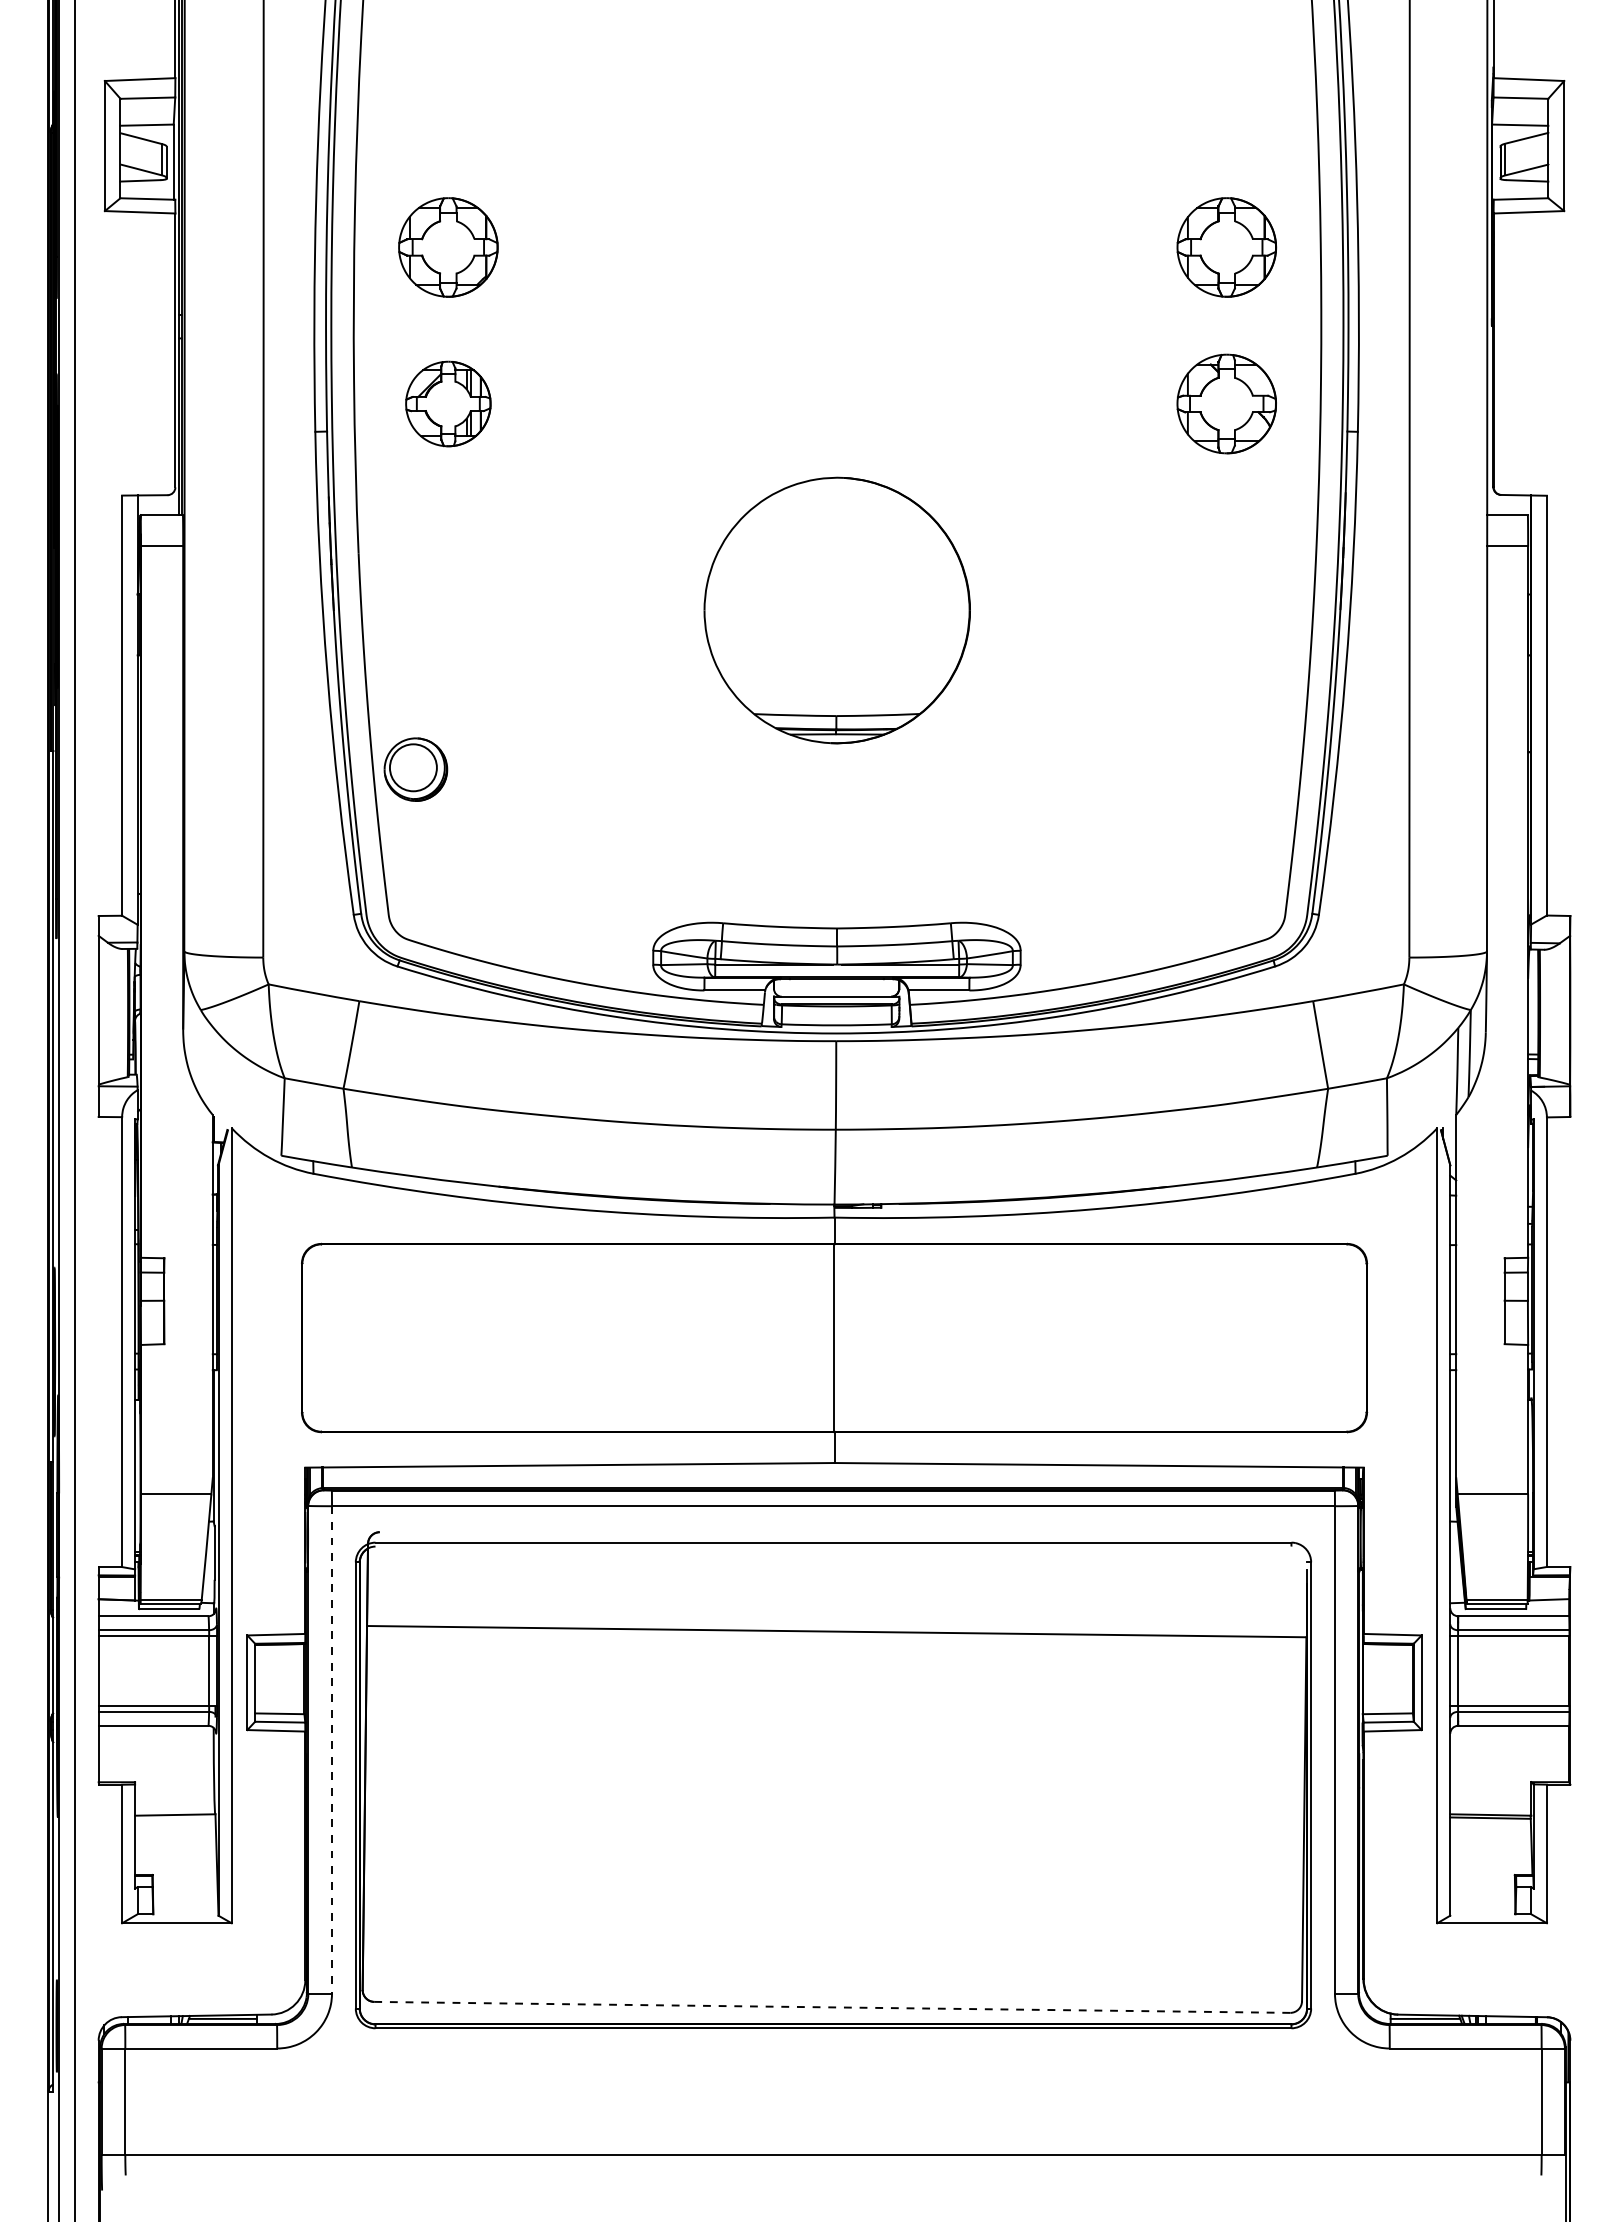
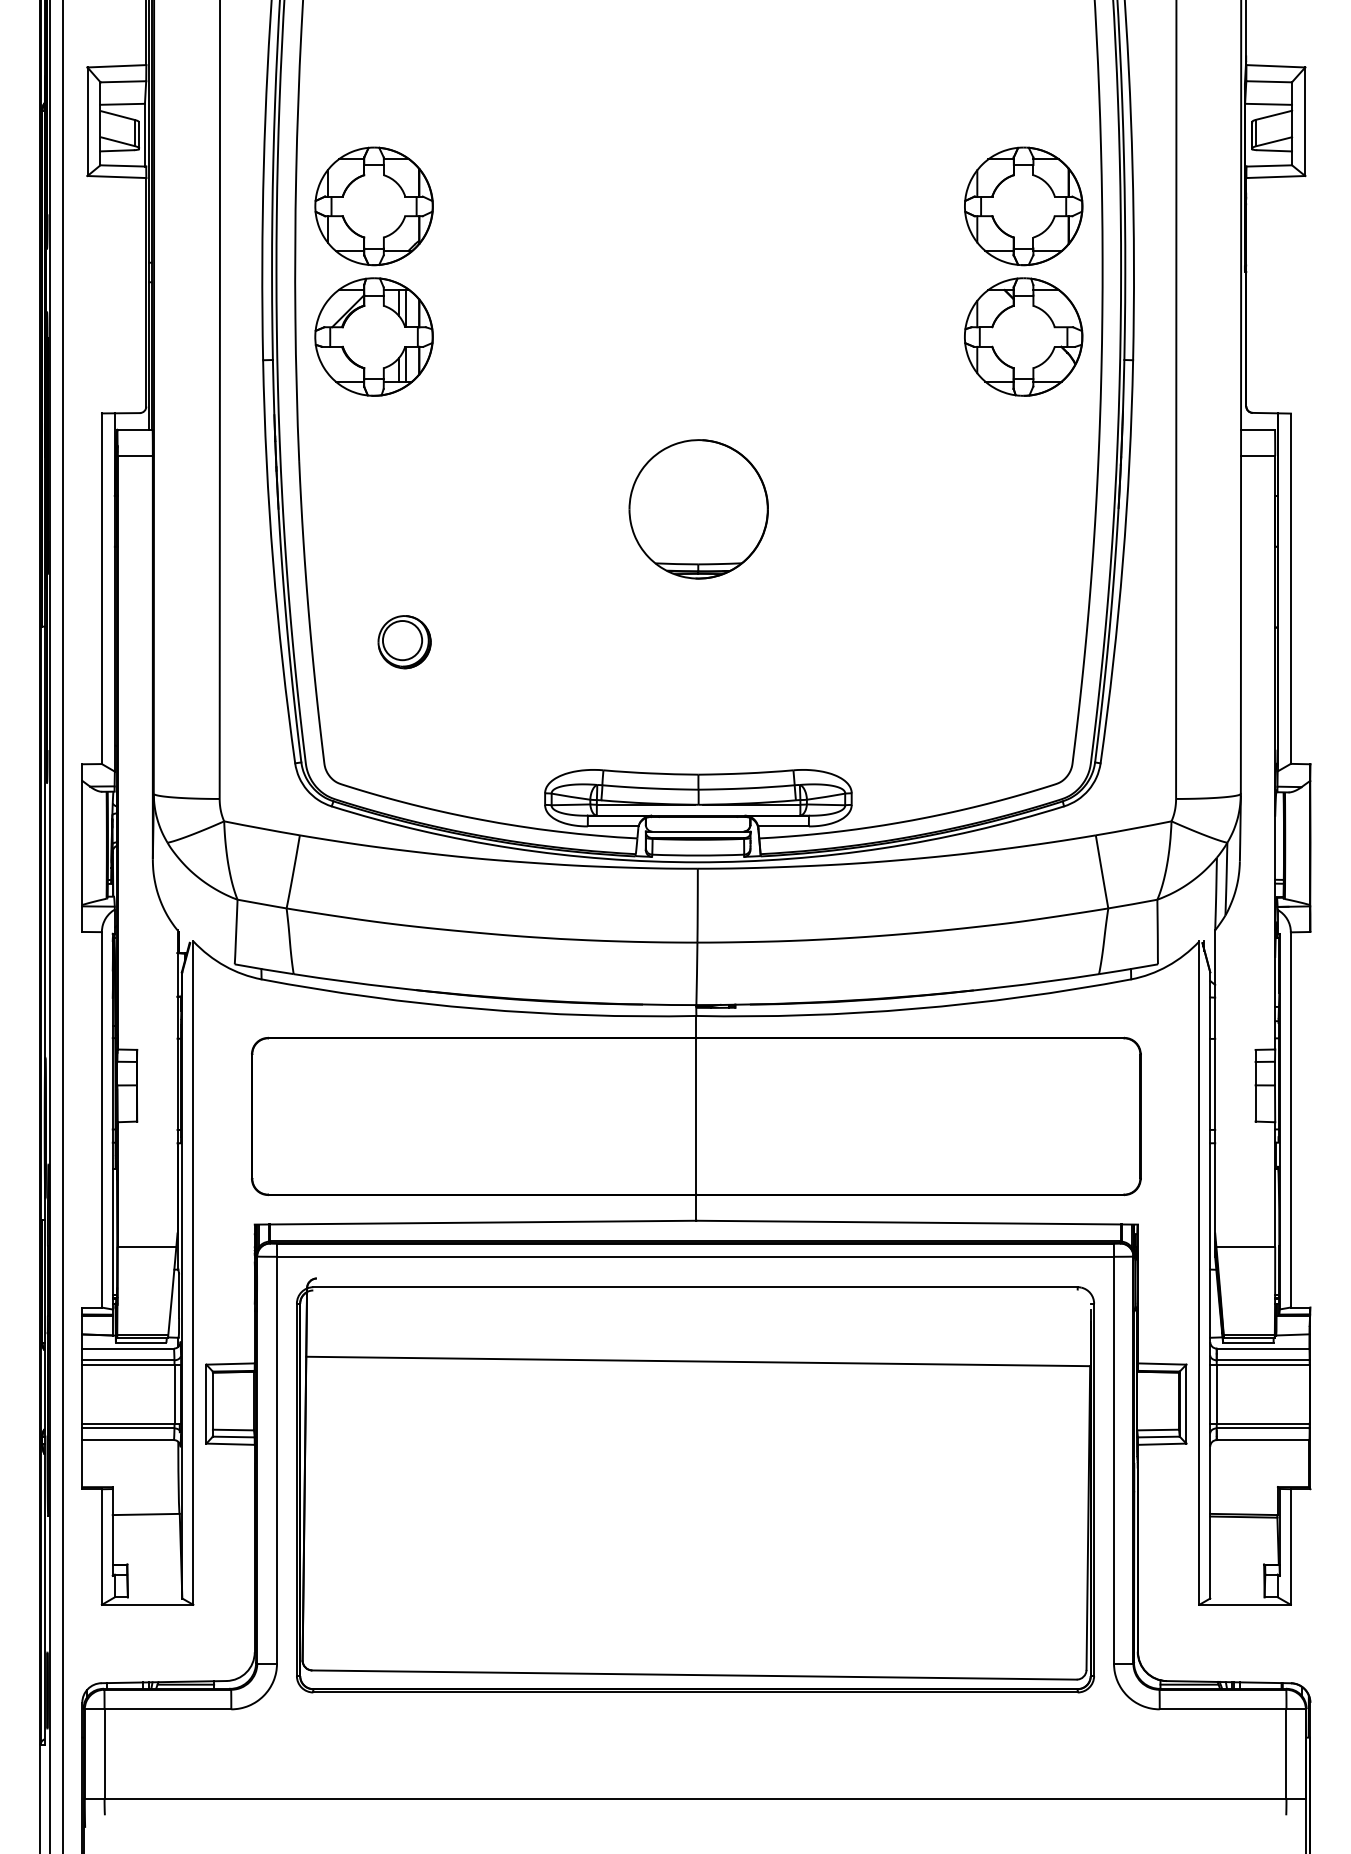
part: (448, 247) -> (374, 206), size x1.43
part: (1226, 247) -> (1023, 206), size x1.43
part: (448, 403) -> (374, 336), size x1.67
part: (1226, 403) -> (1023, 336), size x1.43
part: (837, 610) -> (698, 509), size x0.62
part: (415, 769) -> (404, 642), moved
line: (332, 1749) -> (277, 1459), dashed -> solid
line: (832, 2007) -> (694, 1675), dashed -> solid

